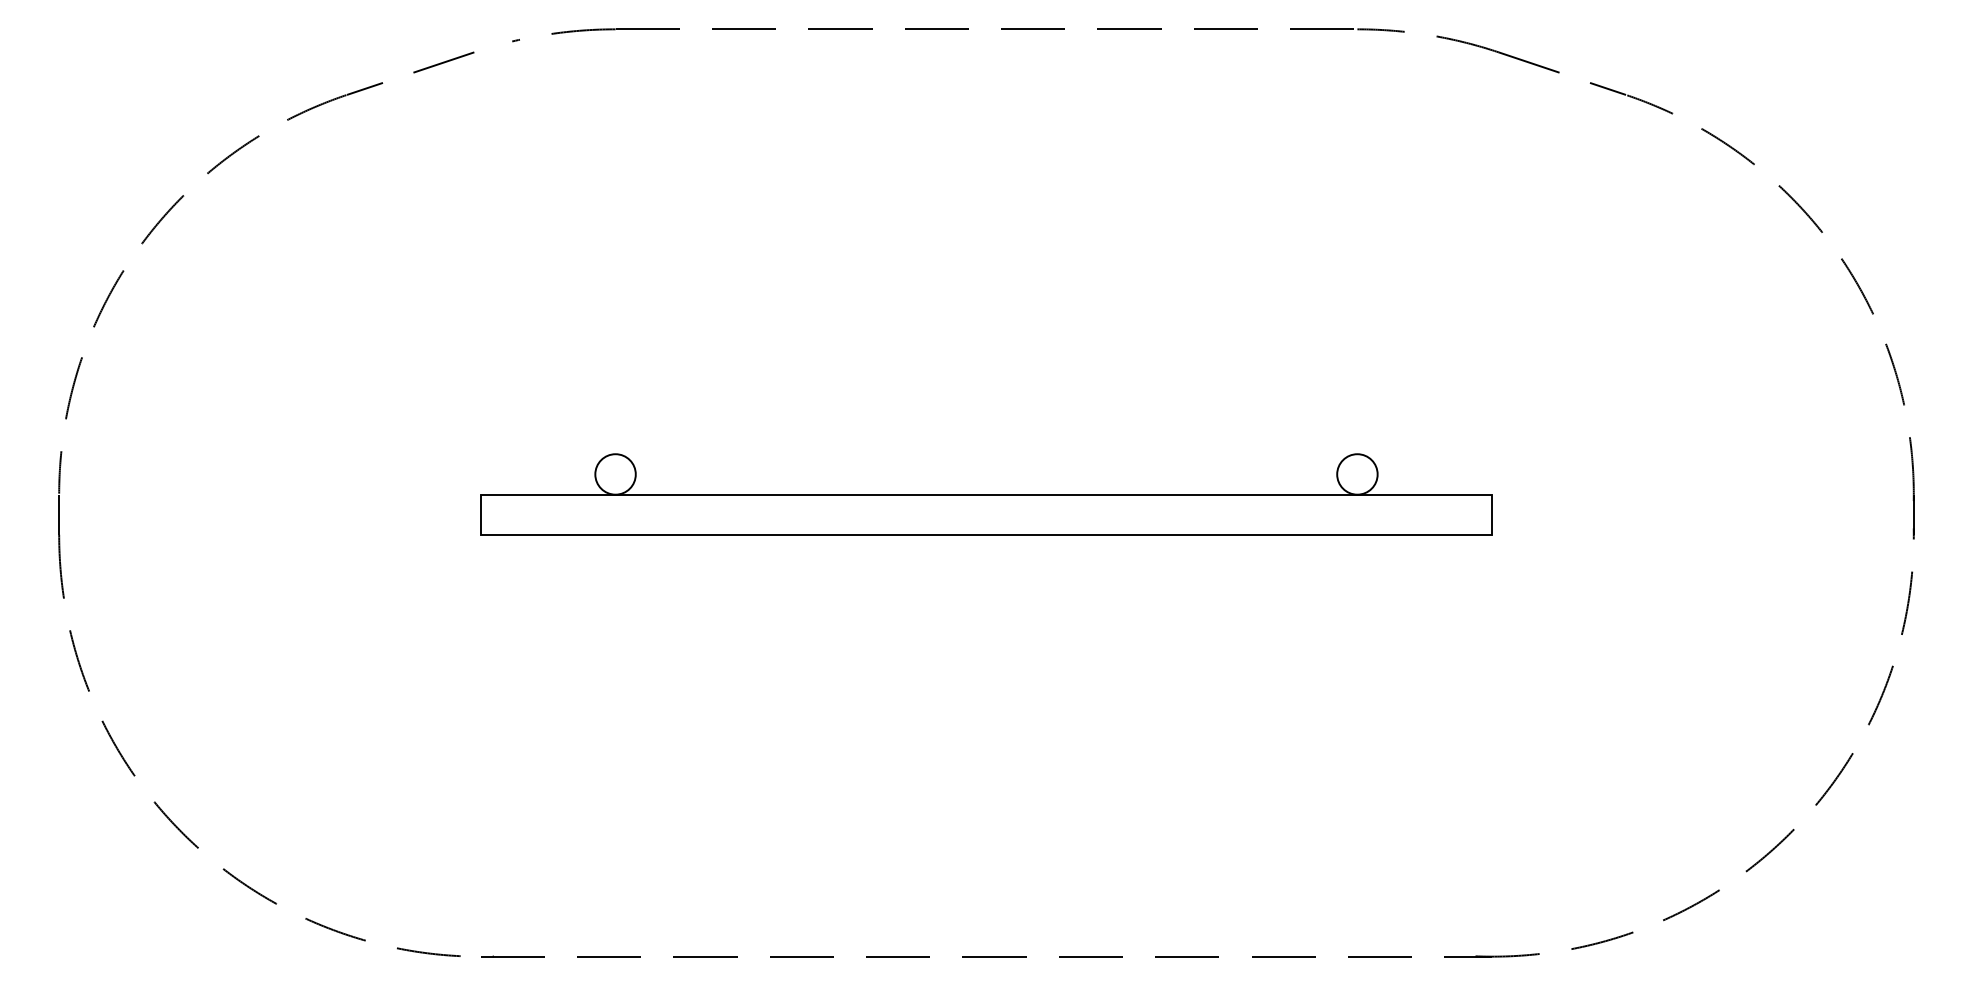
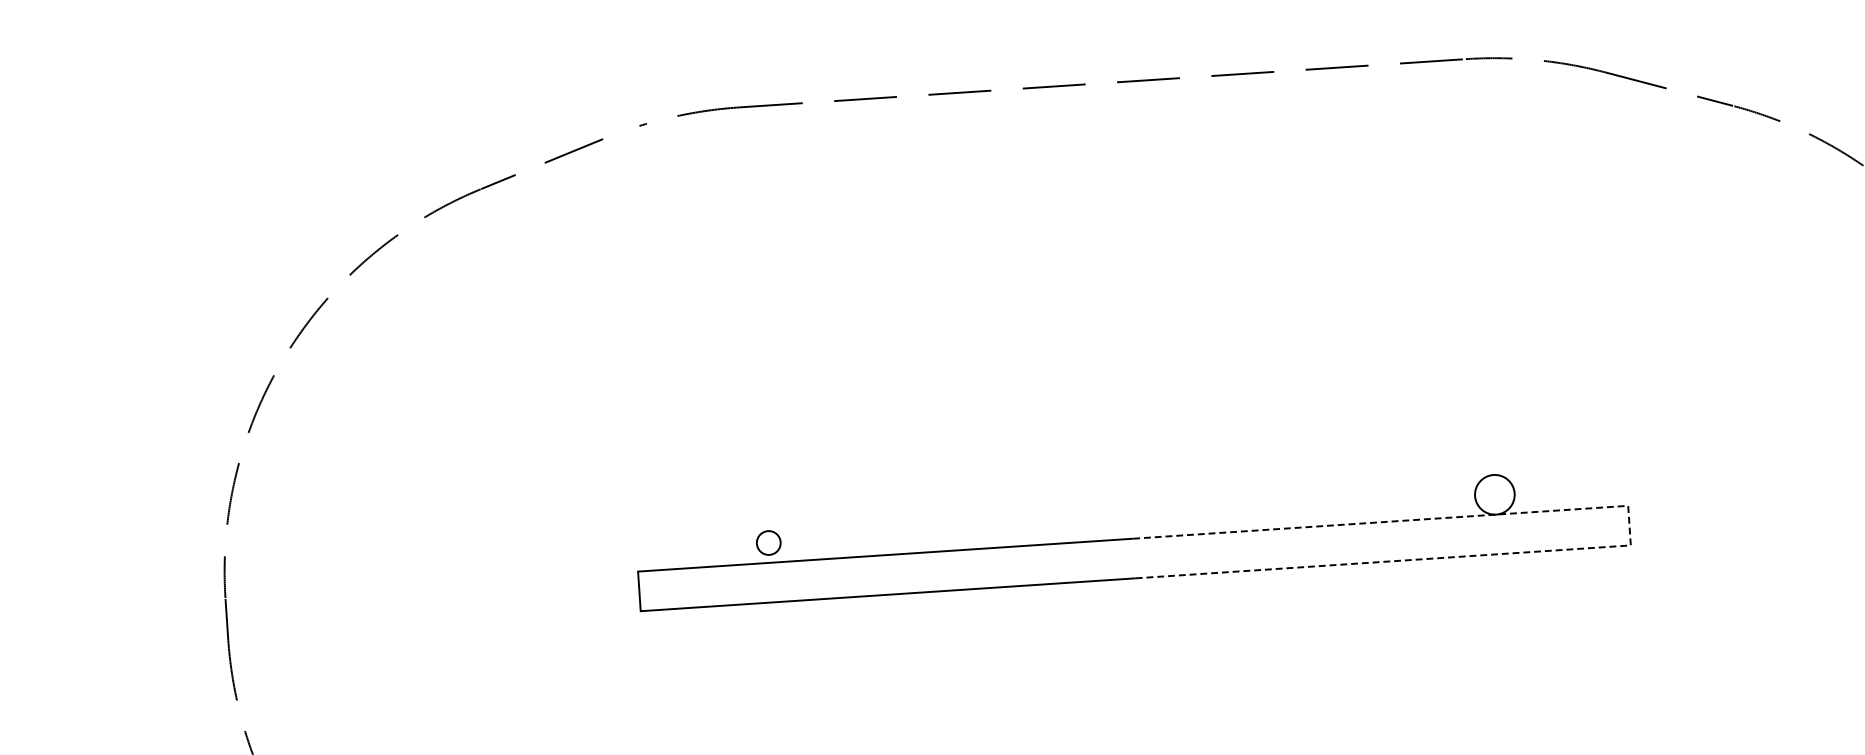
circle: (615, 474) -> (768, 543), size x0.6
line: (1492, 514) -> (1629, 525), solid -> dashed

